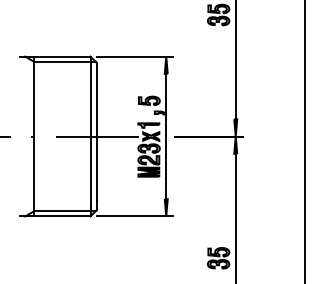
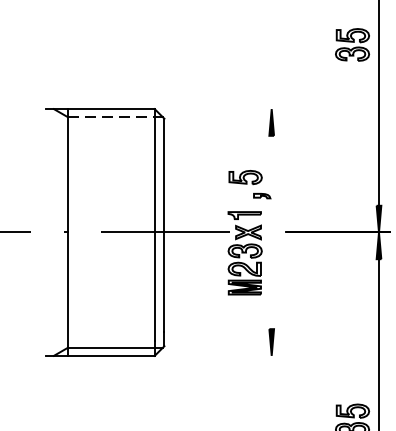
line: (134, 56) -> (222, 108), removed
line: (62, 61) -> (111, 116), solid -> dashed
line: (166, 136) -> (272, 232), removed
line: (134, 216) -> (222, 355), removed

